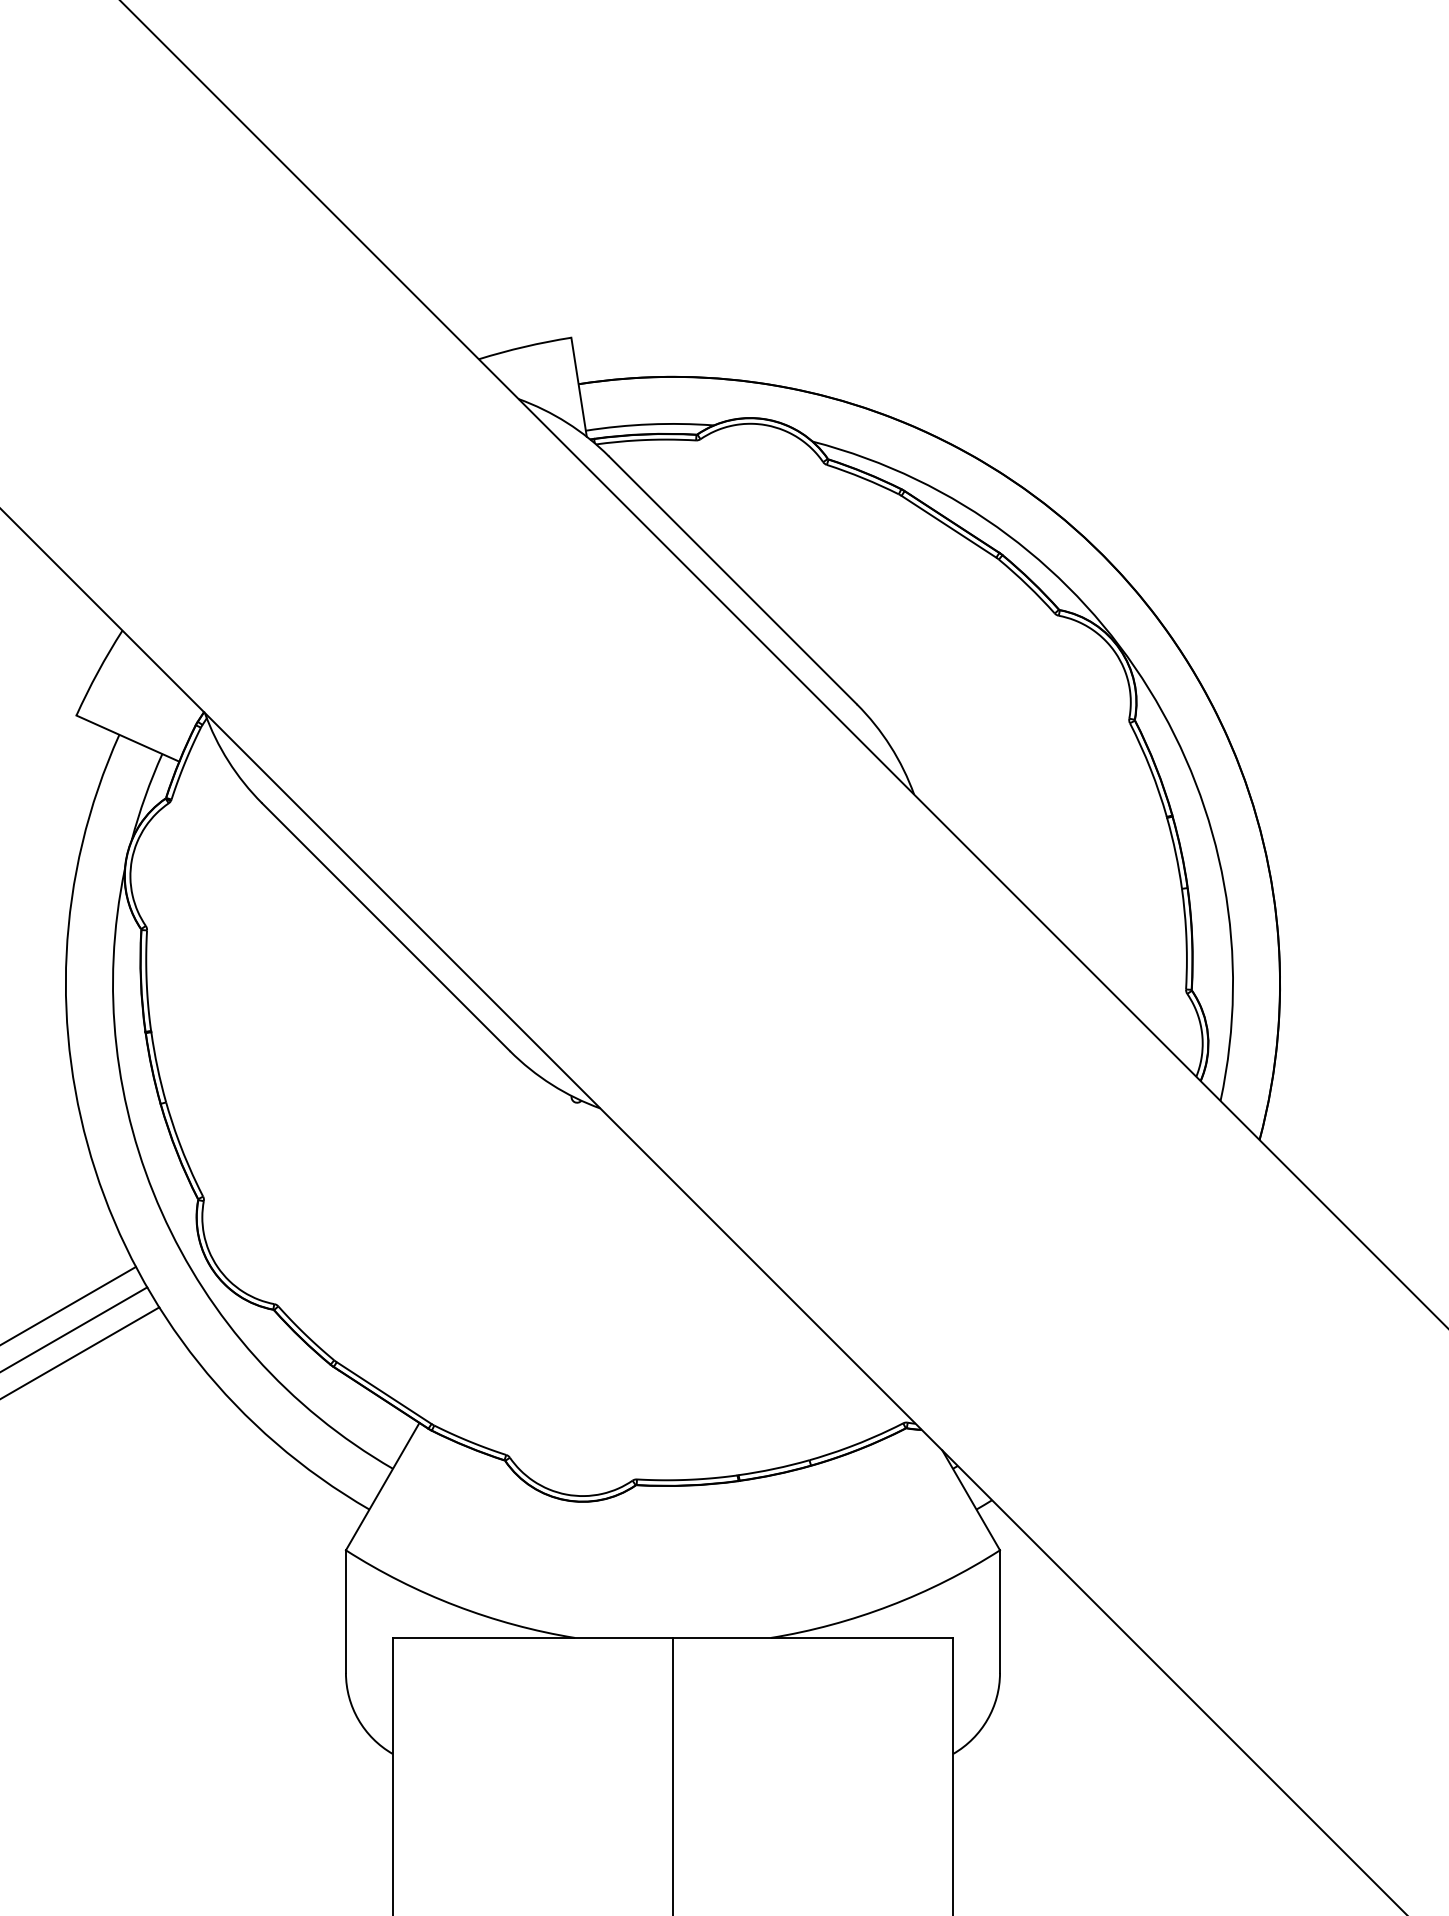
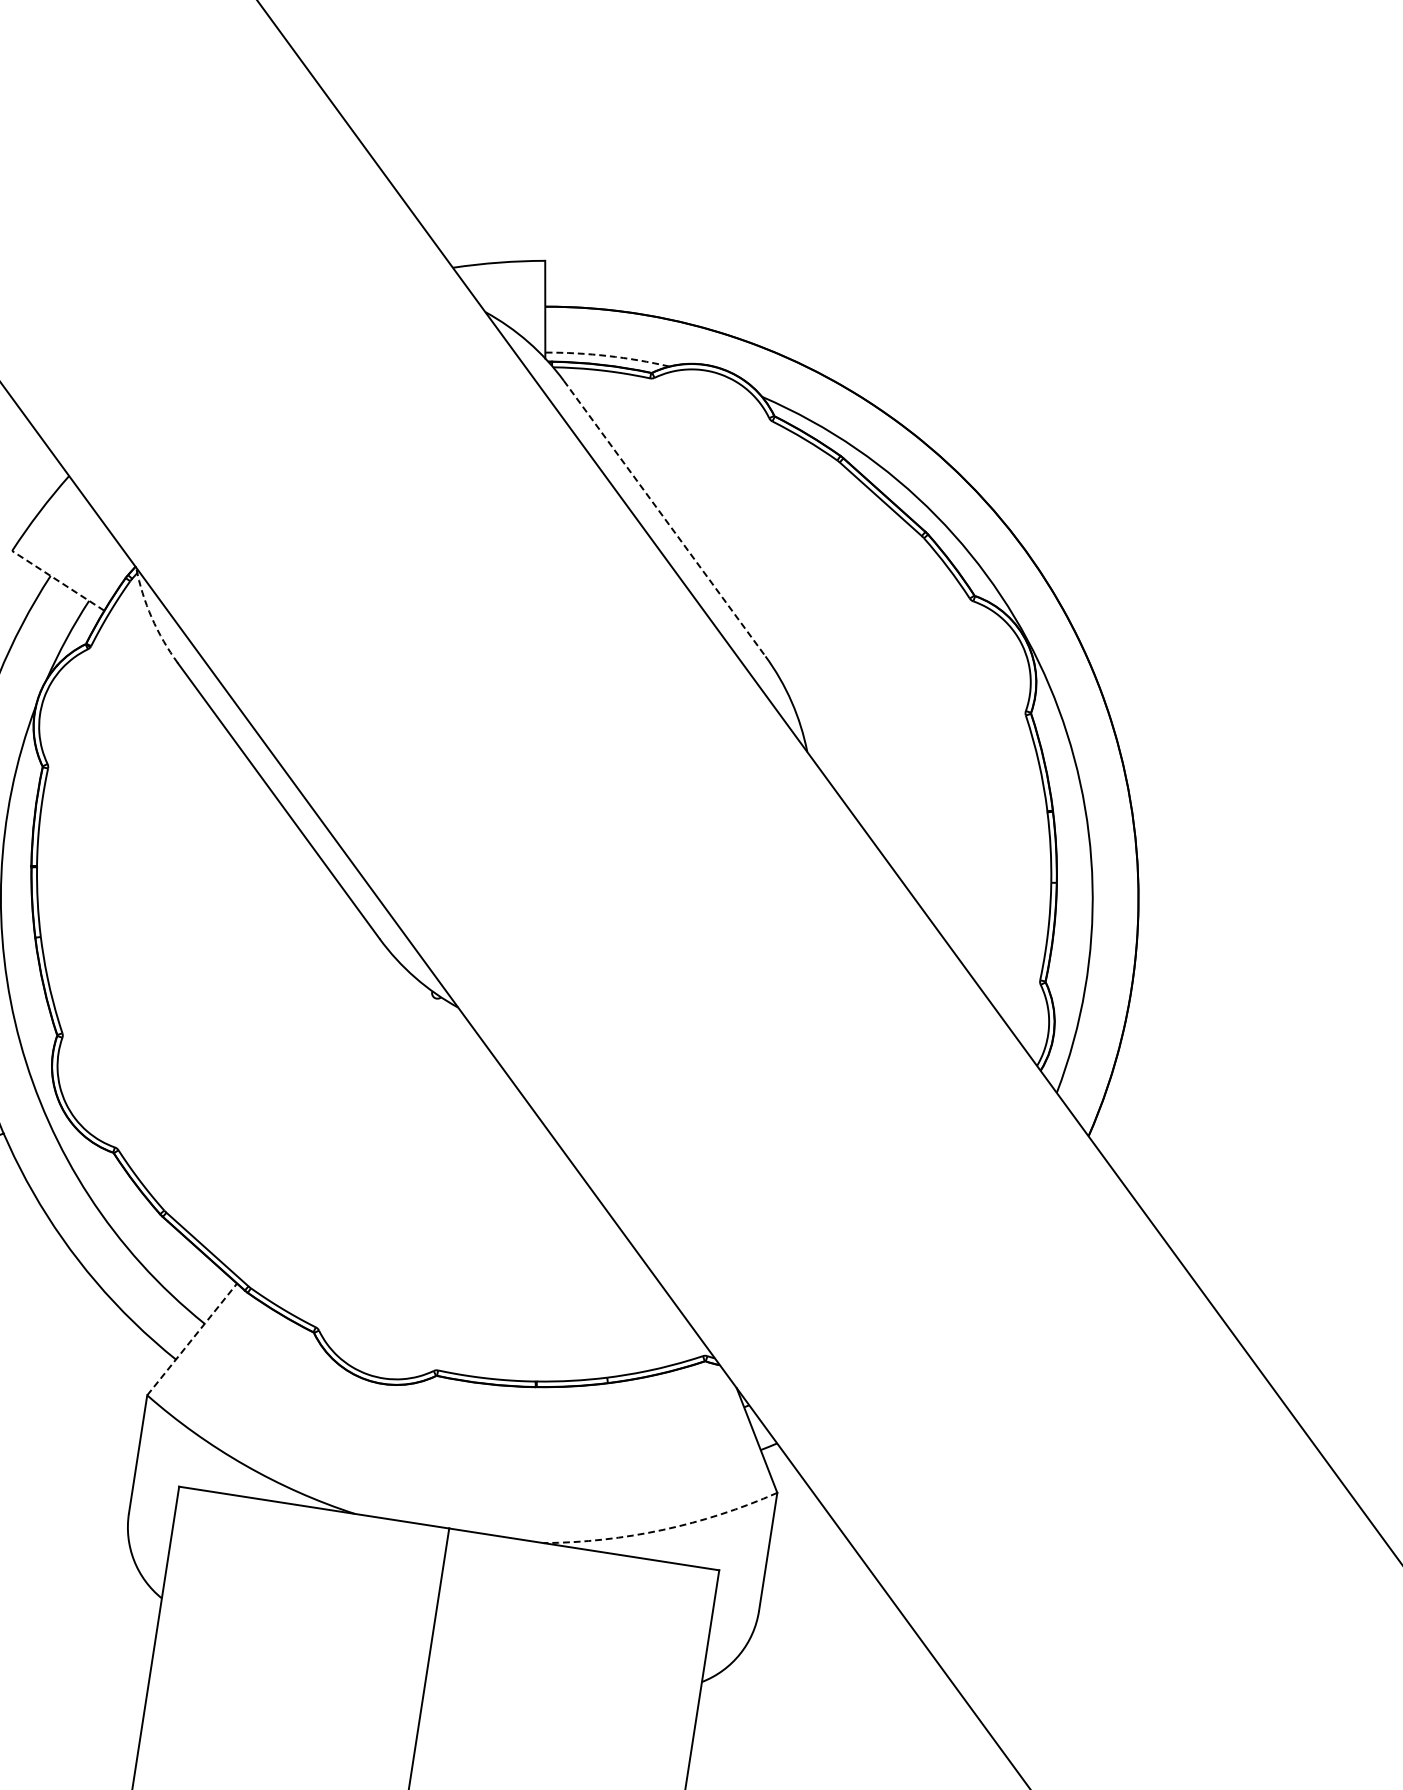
arc: (649, 424) -> (607, 356), solid -> dashed
line: (733, 580) -> (665, 518), solid -> dashed
line: (127, 738) -> (57, 580), solid -> dashed
arc: (228, 761) -> (151, 617), solid -> dashed
line: (382, 1486) -> (191, 1339), solid -> dashed
arc: (889, 1605) -> (662, 1529), solid -> dashed

